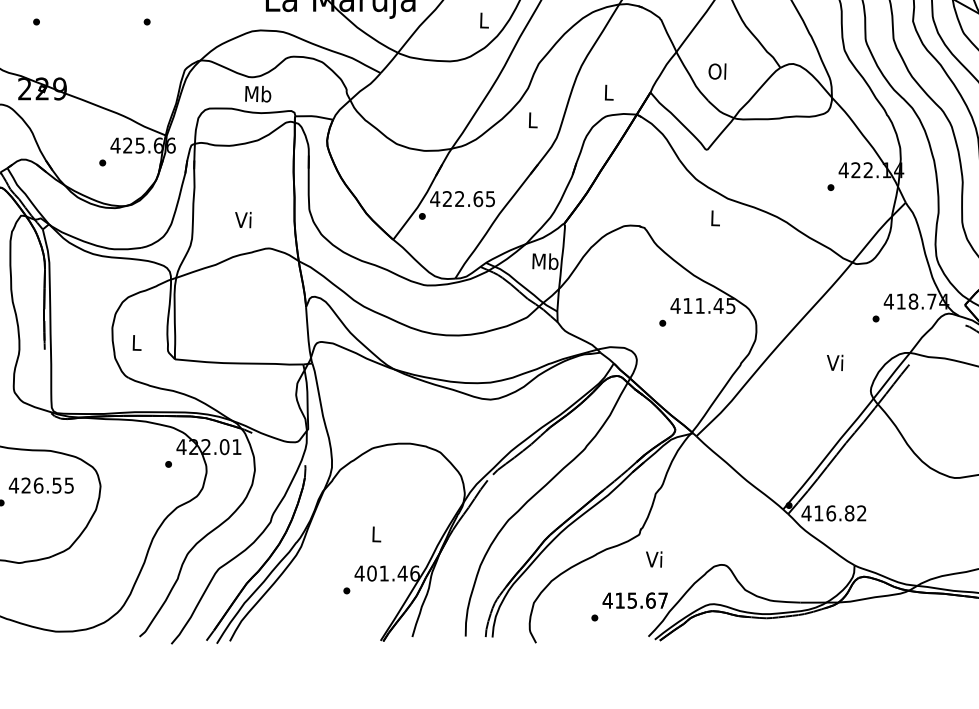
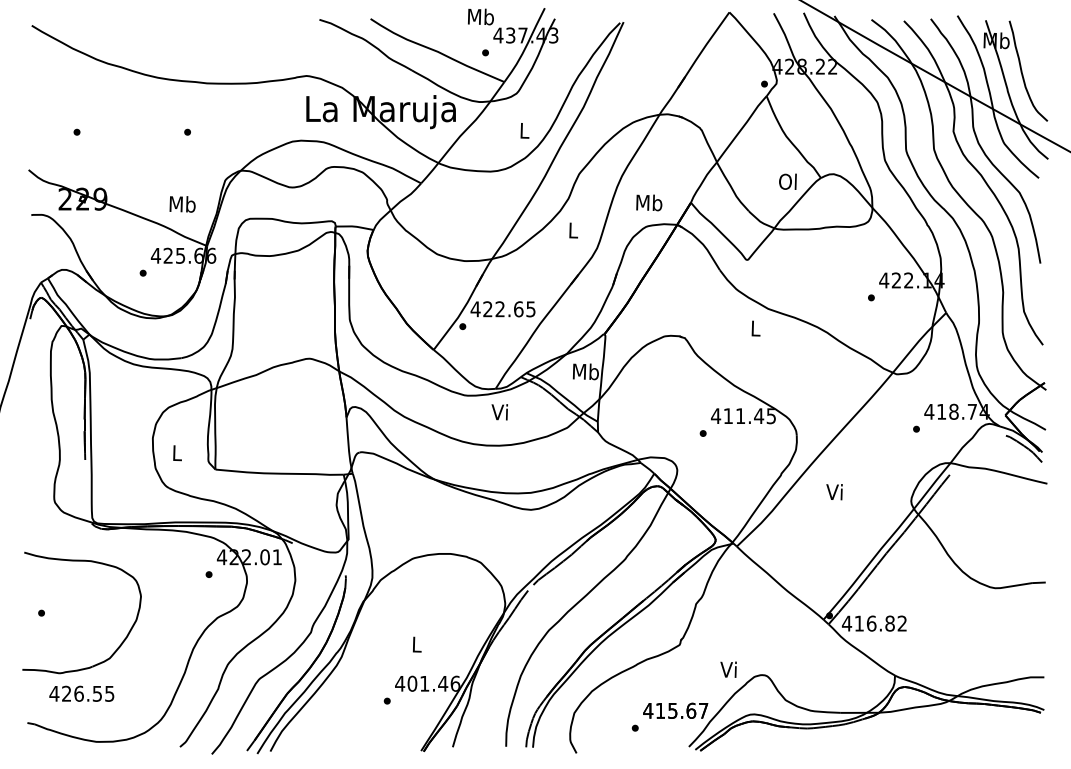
text: (717, 71) -> (787, 181), moved
text: (609, 92) -> (649, 202), L -> Mb
text: (258, 94) -> (182, 204), moved
text: (243, 220) -> (499, 412), moved
text: (835, 363) -> (834, 492), moved
text: (41, 485) -> (81, 693), moved
text: (654, 559) -> (728, 669), moved

